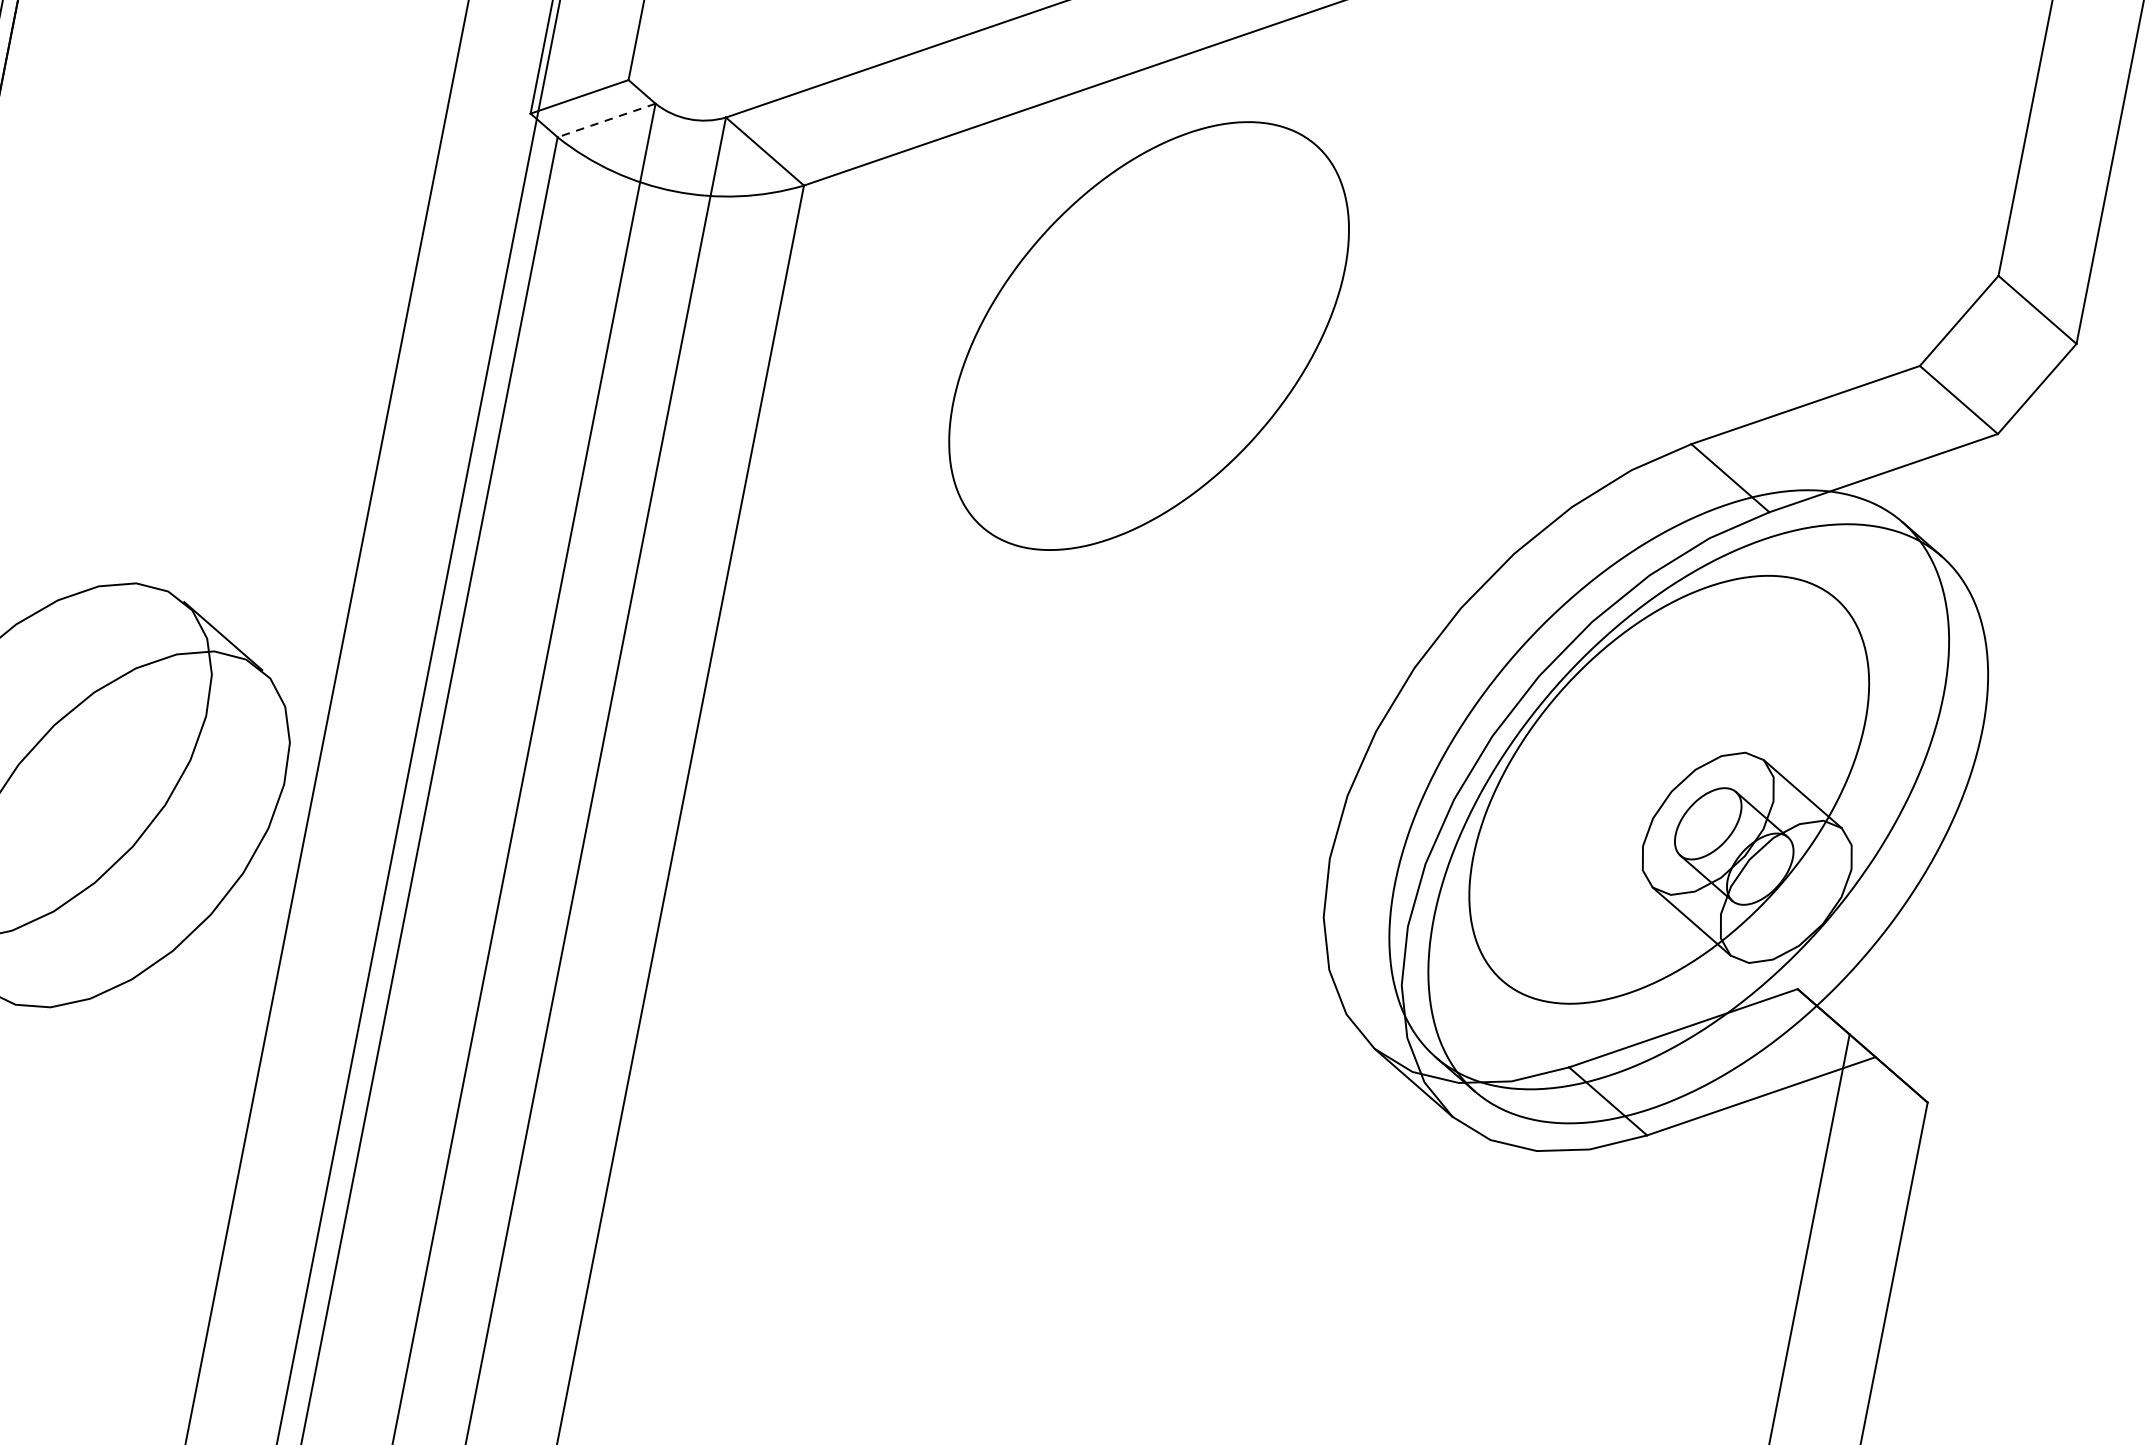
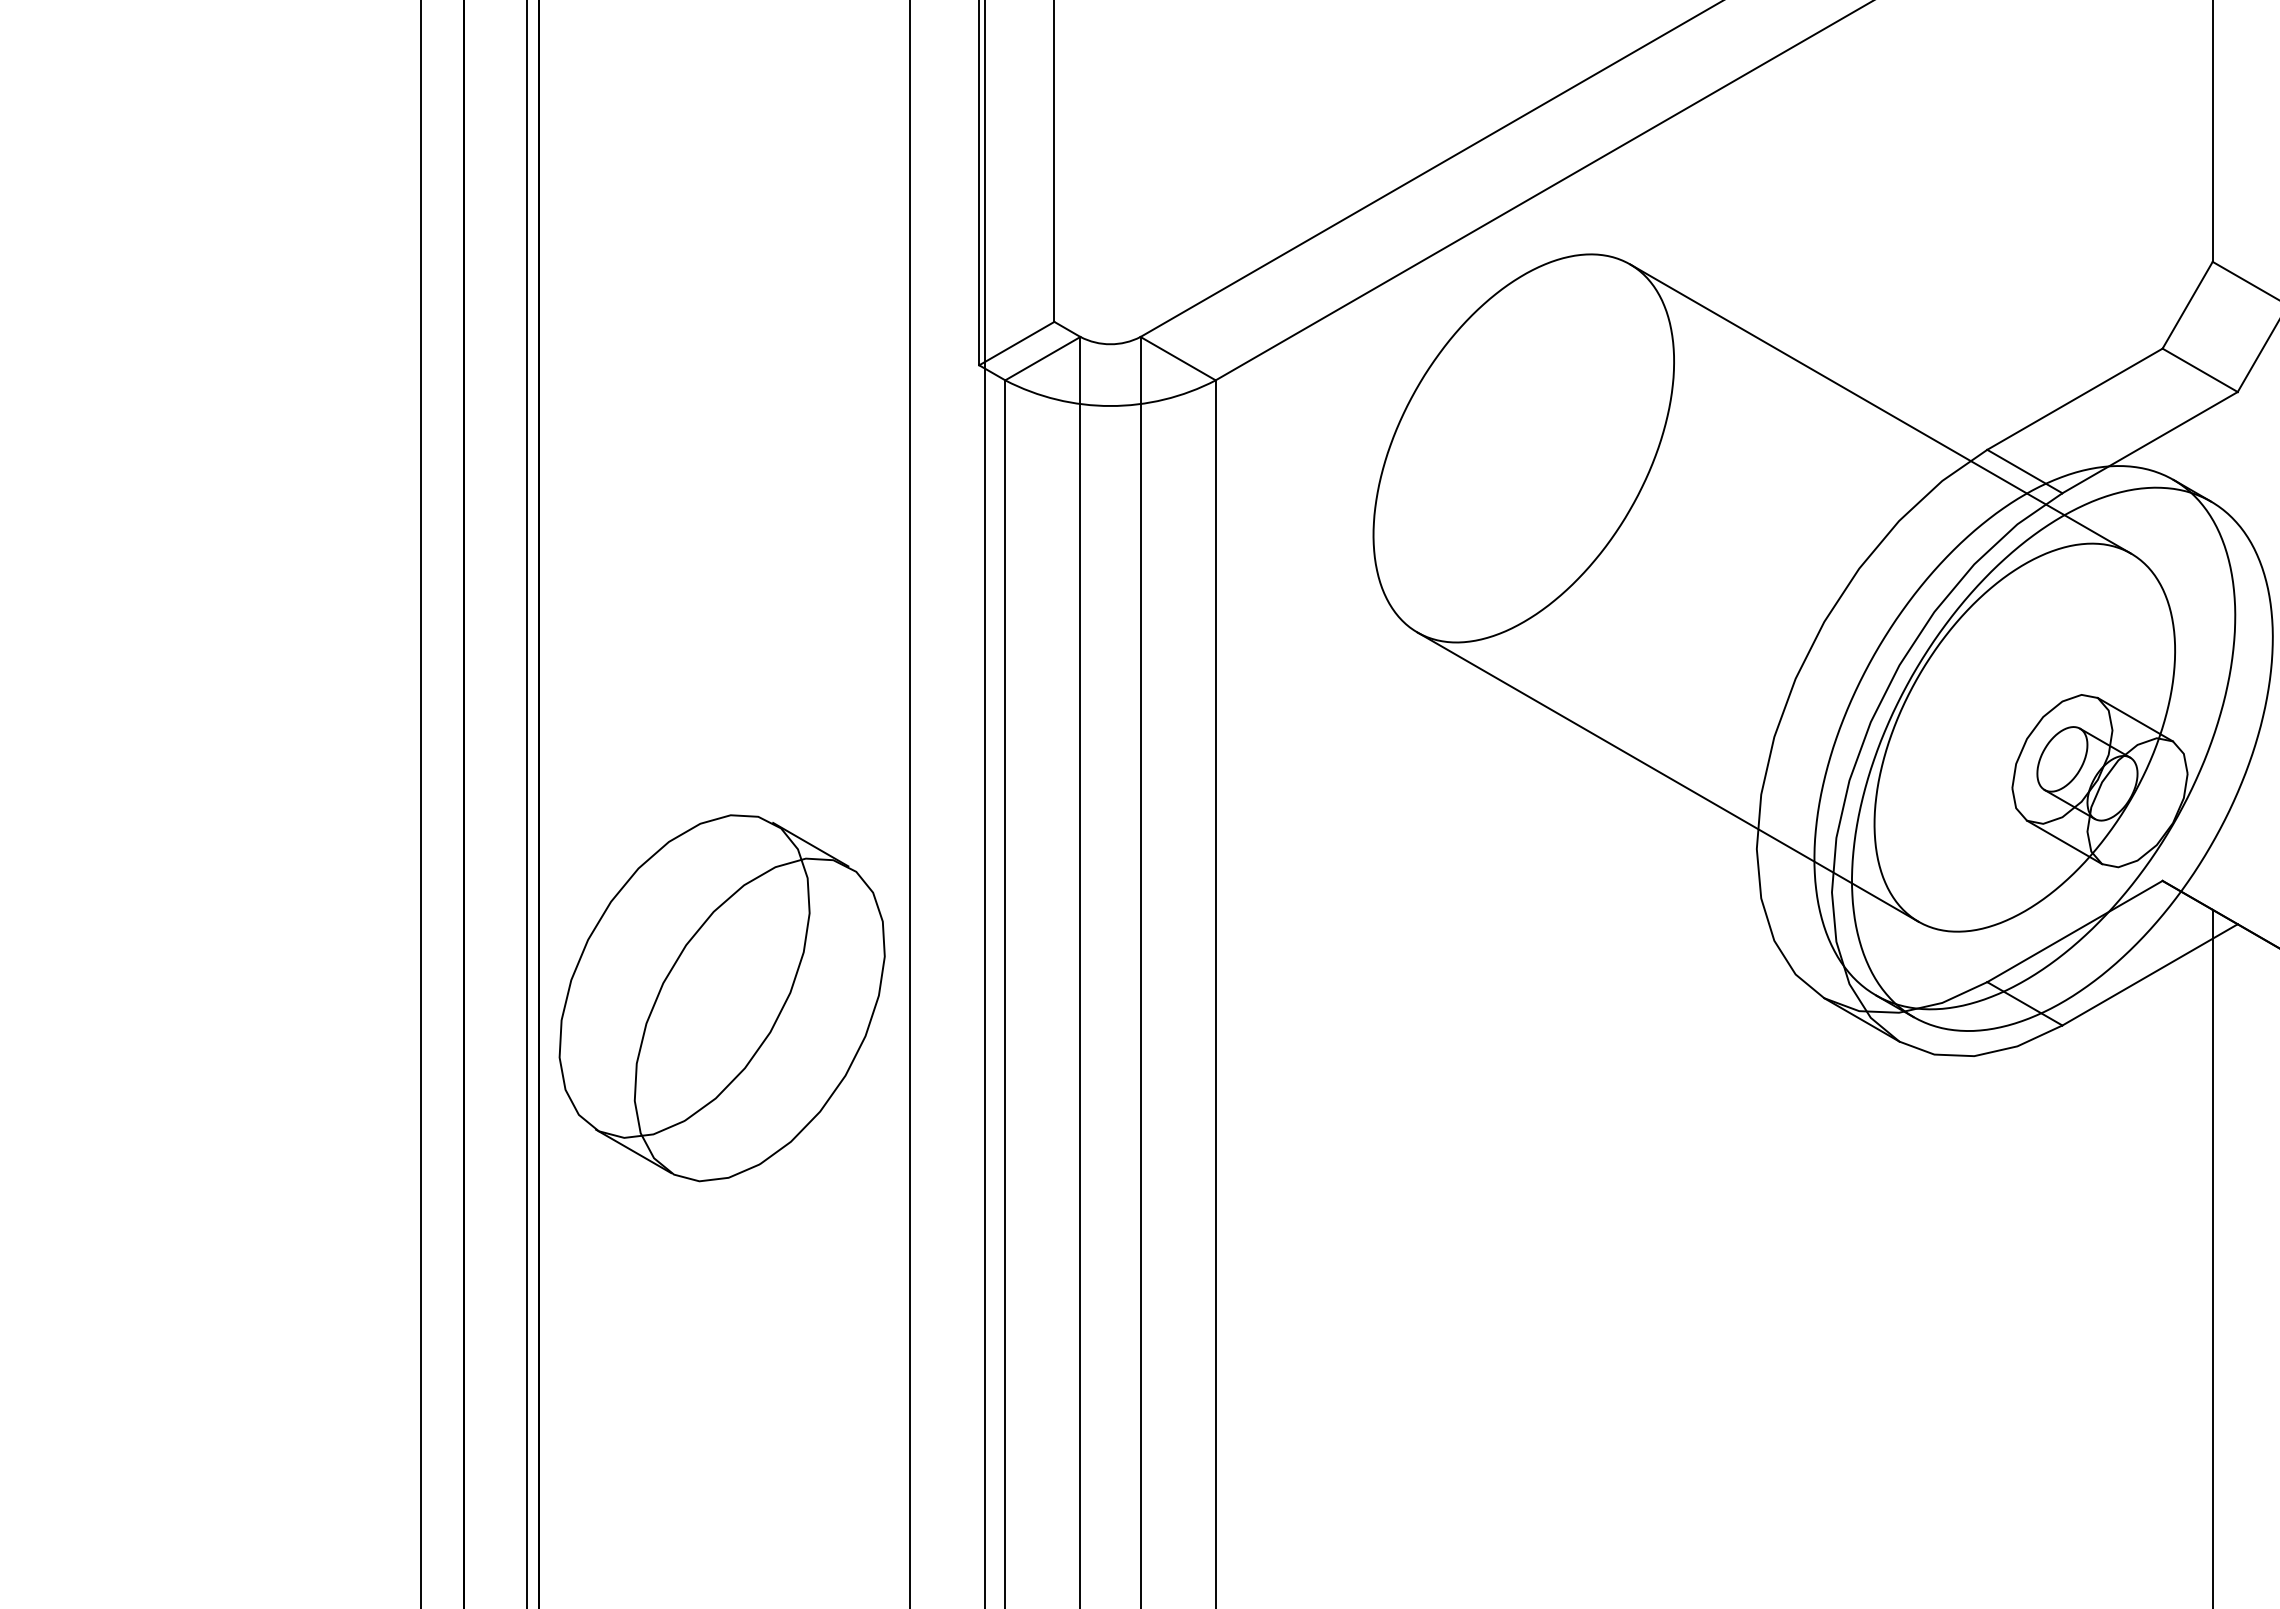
line: (606, 120) -> (1042, 358), dashed -> solid
line: (1575, 371) -> (1880, 408), added
line: (1241, 753) -> (1667, 776), added

